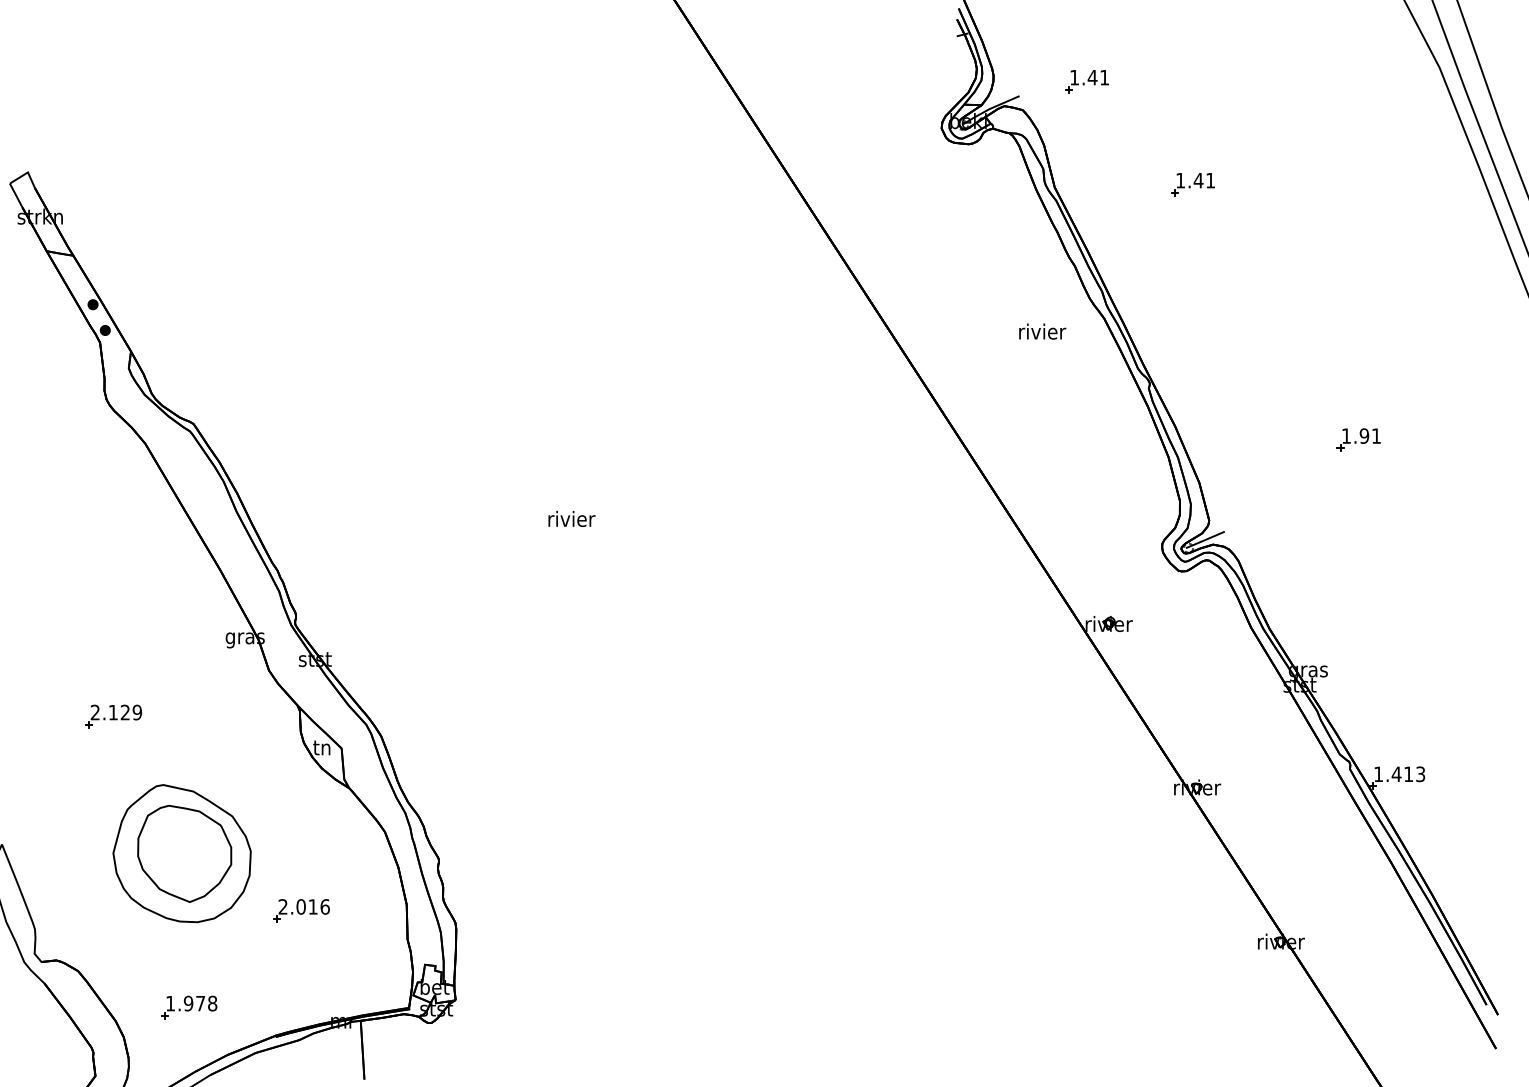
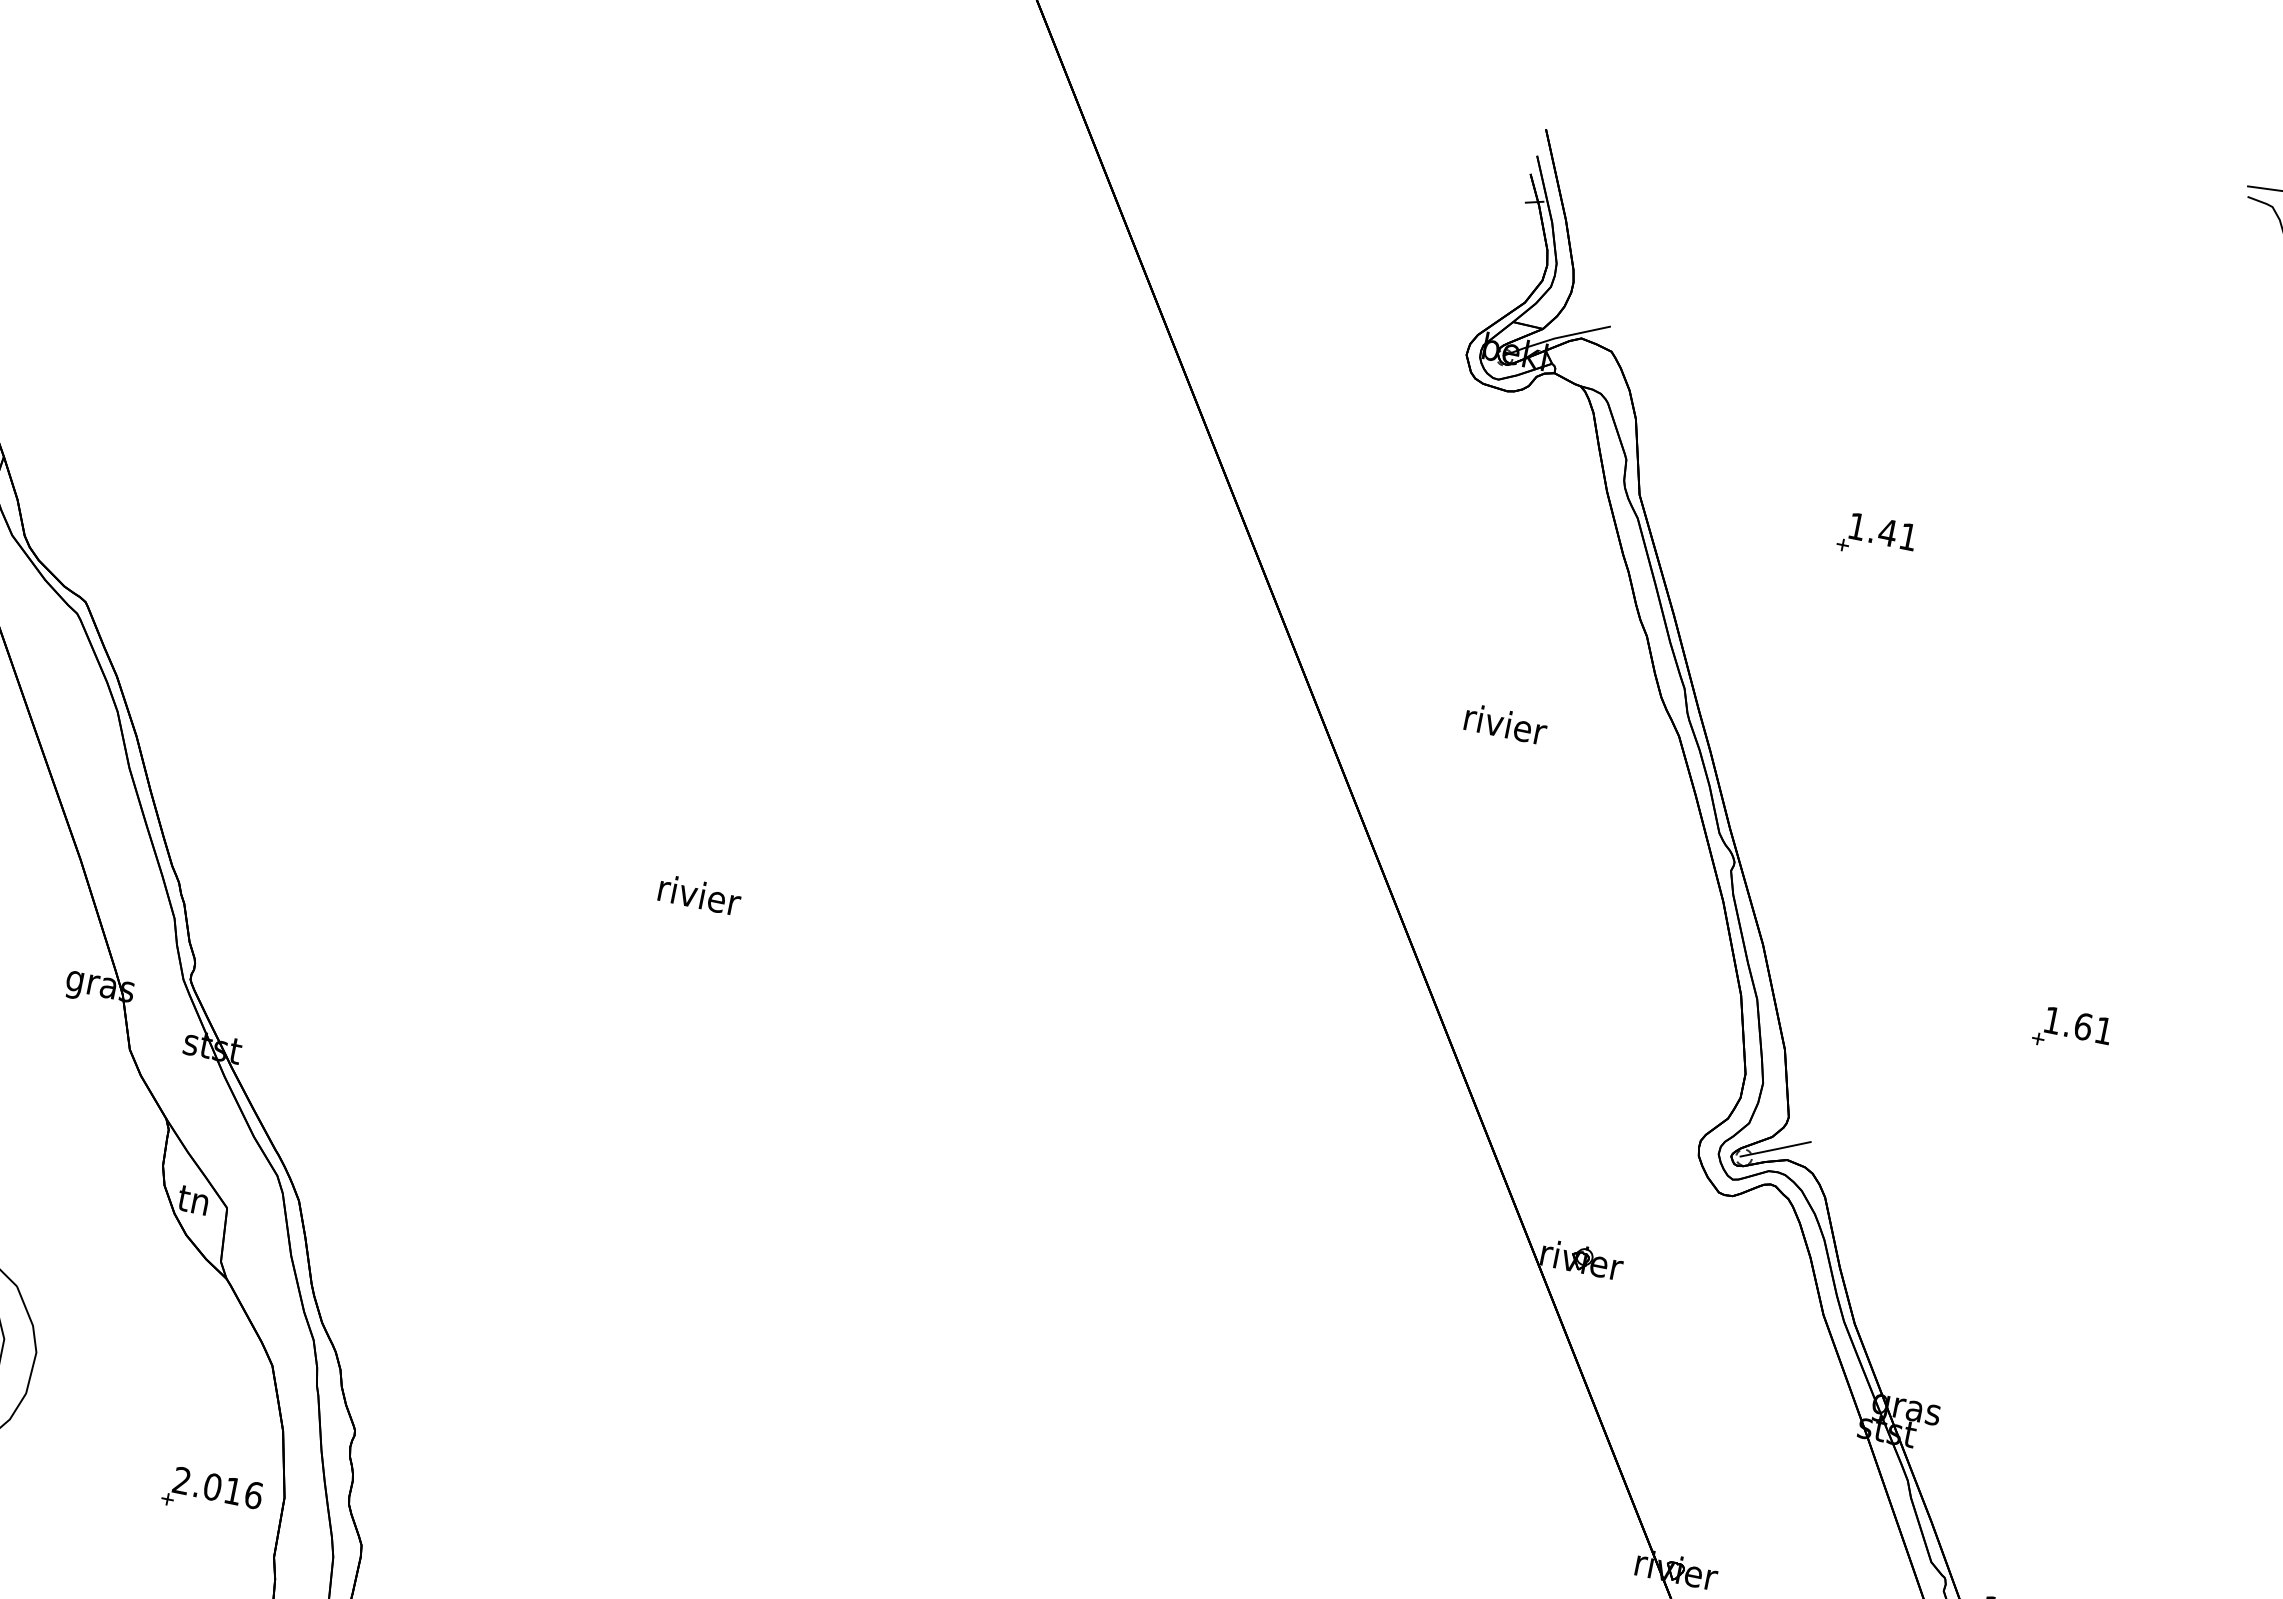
part: (1086, 81) -> (1730, 324), removed
text: (1042, 331) -> (1505, 724), moved
text: (1364, 435) -> (2083, 1025), 1.91 -> 1.61
part: (301, 910) -> (212, 1493), moved

